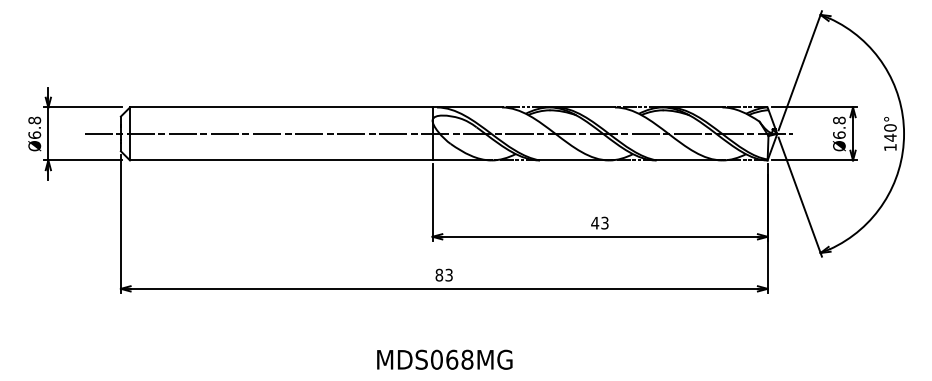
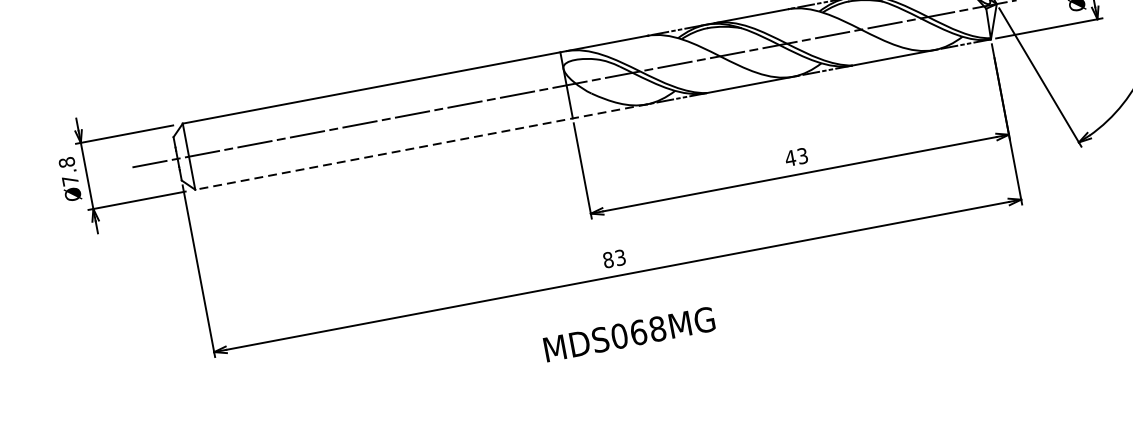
text: (34, 134) -> (69, 179), Ø6.8 -> Ø7.8
line: (310, 160) -> (420, 147), solid -> dashed
text: (444, 359) -> (628, 334), moved

